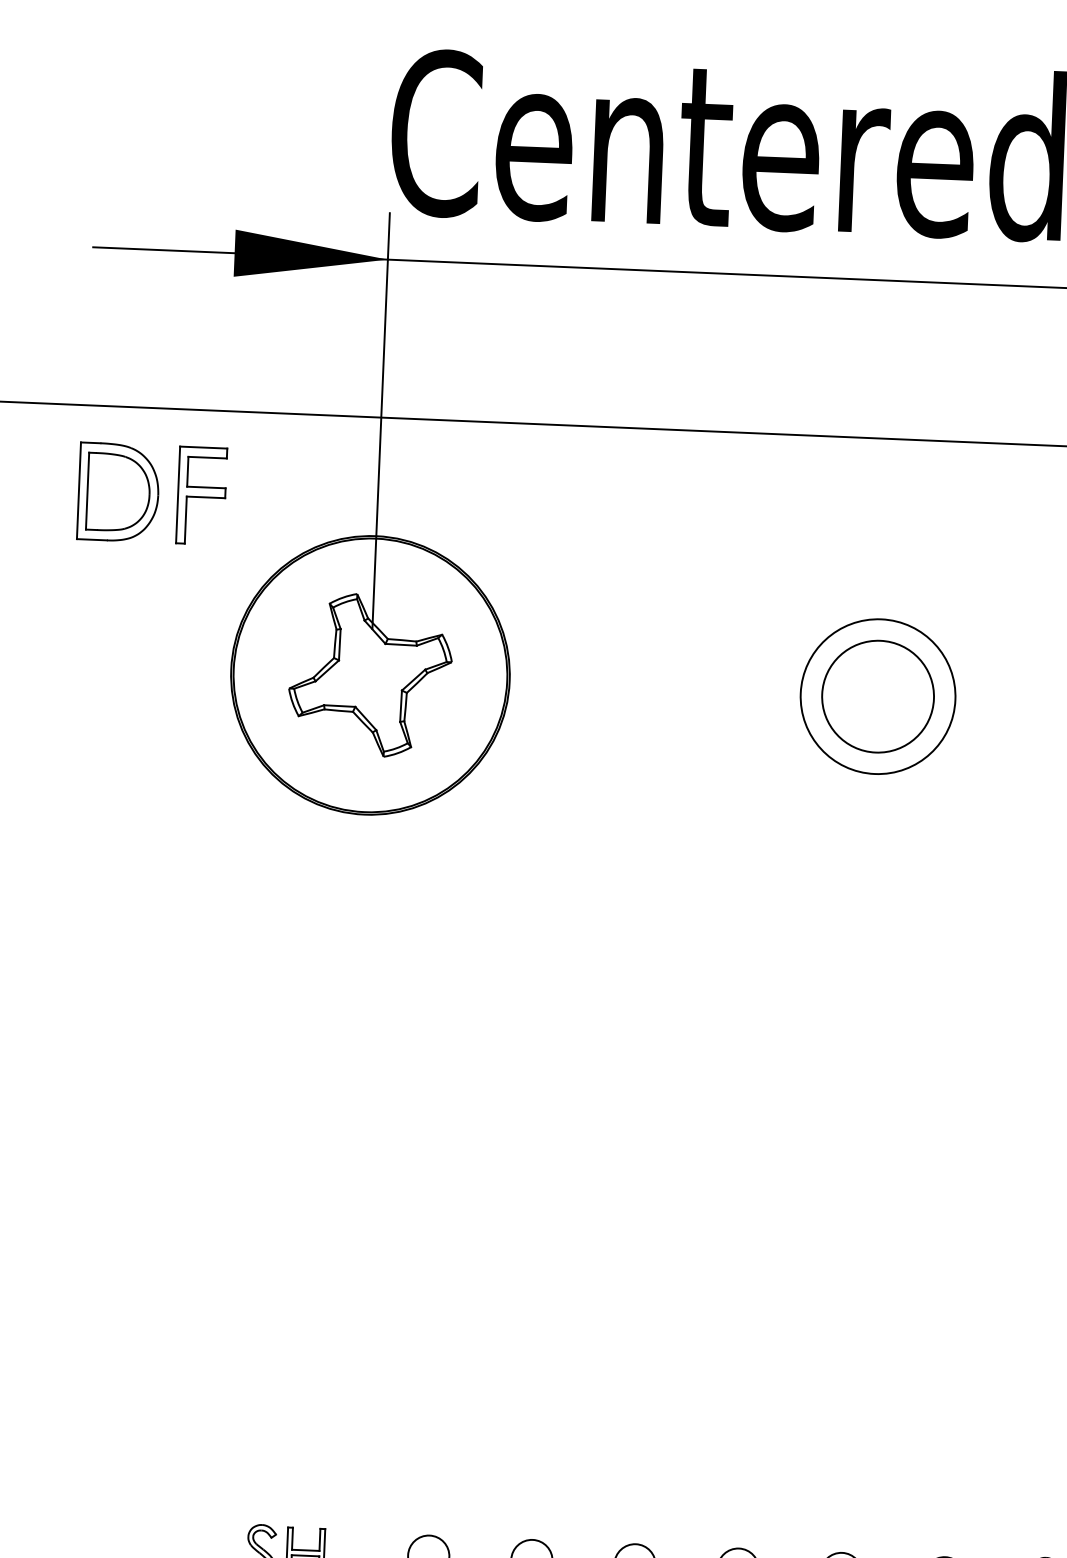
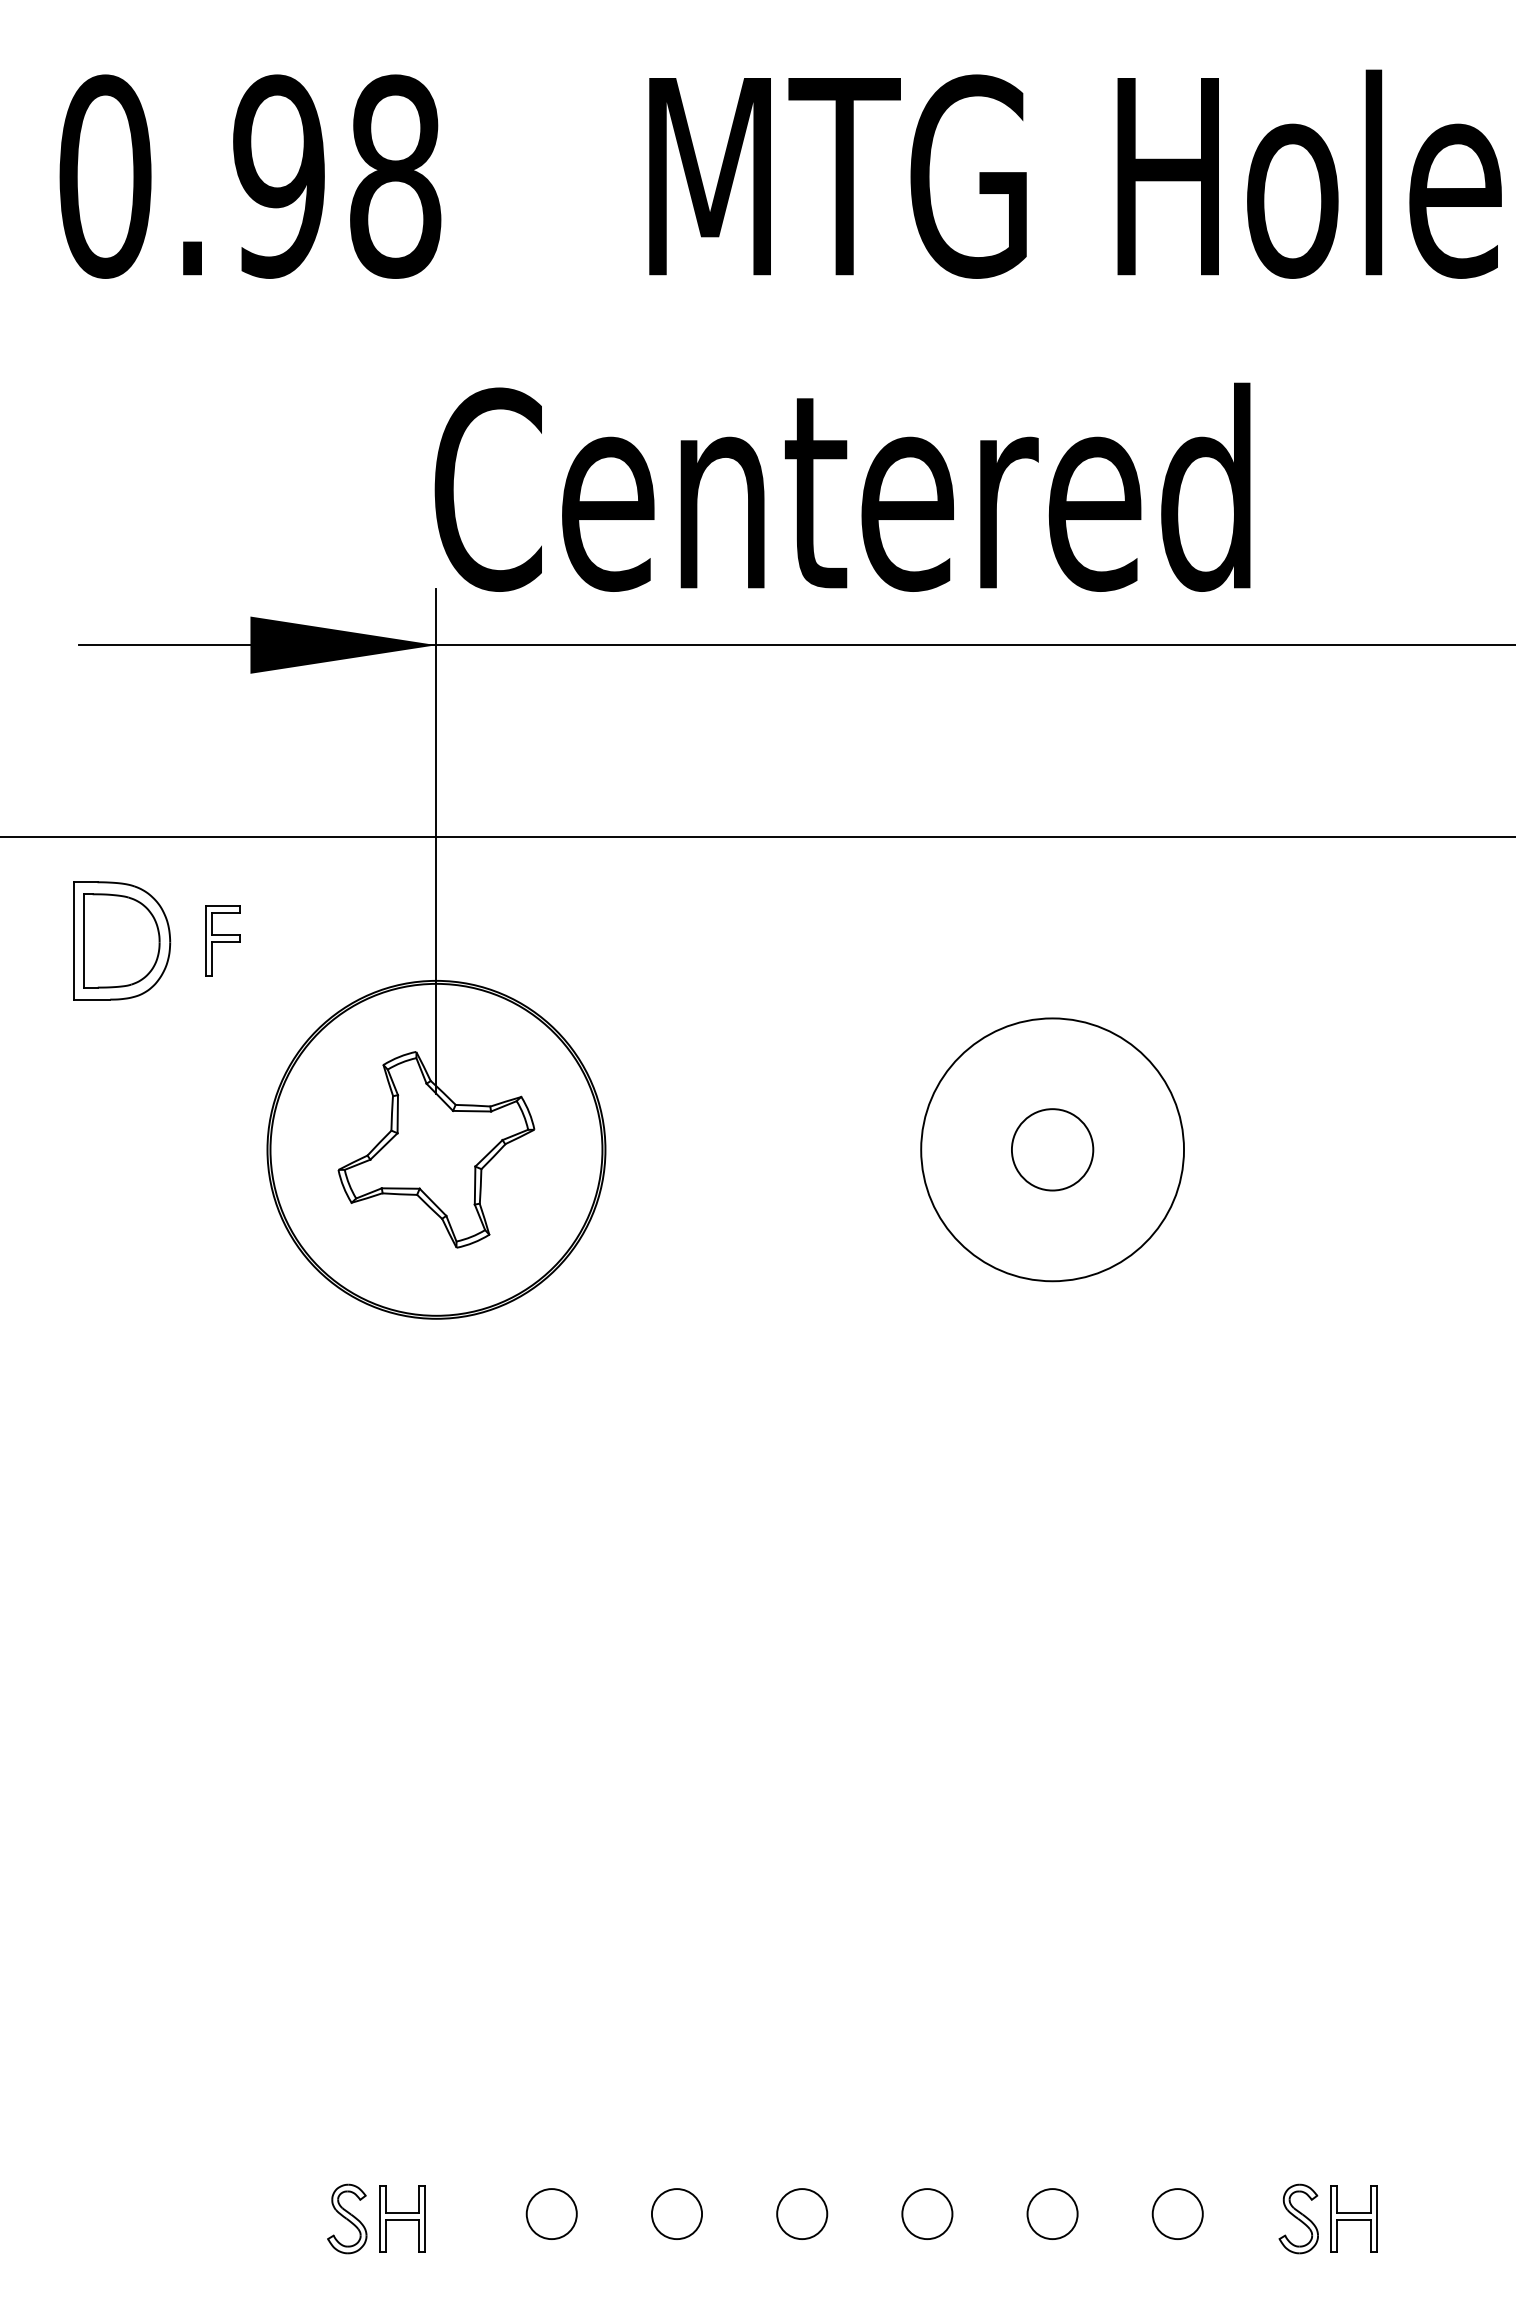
part: (201, 495) -> (222, 940), size x0.6
circle: (878, 696) -> (1052, 1149), size x0.6
circle: (878, 696) -> (1052, 1149), size x1.4

